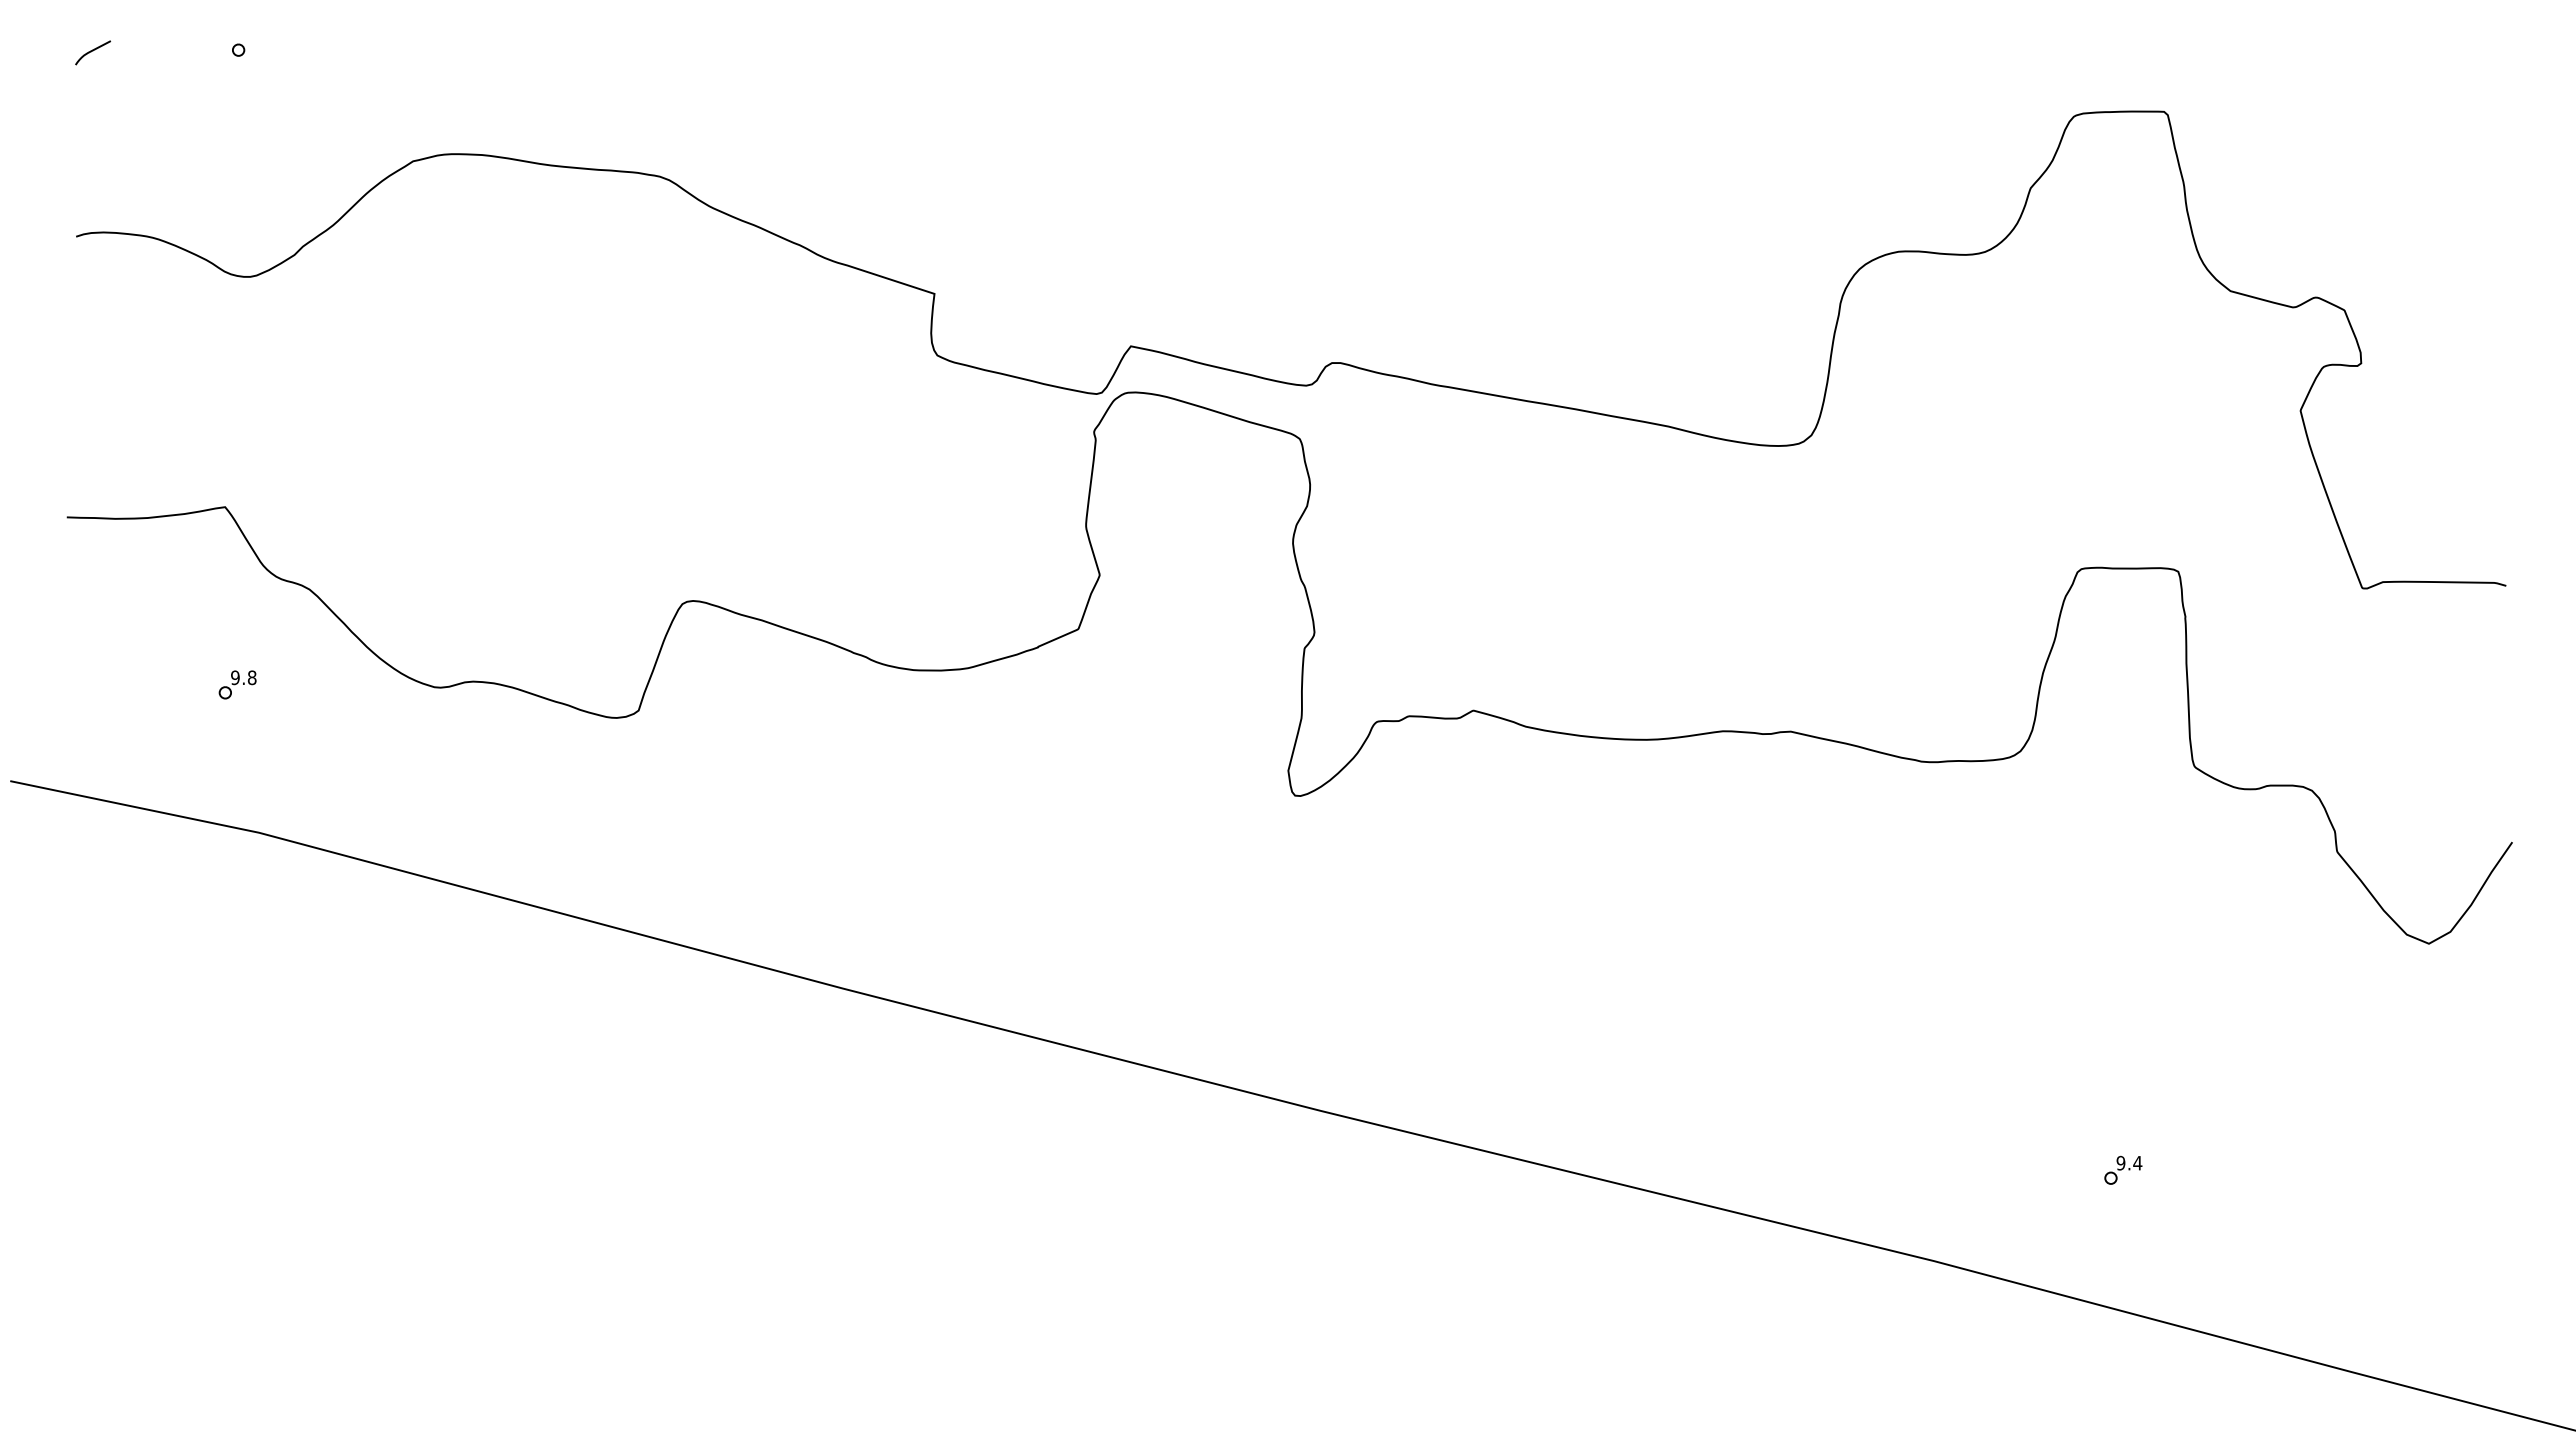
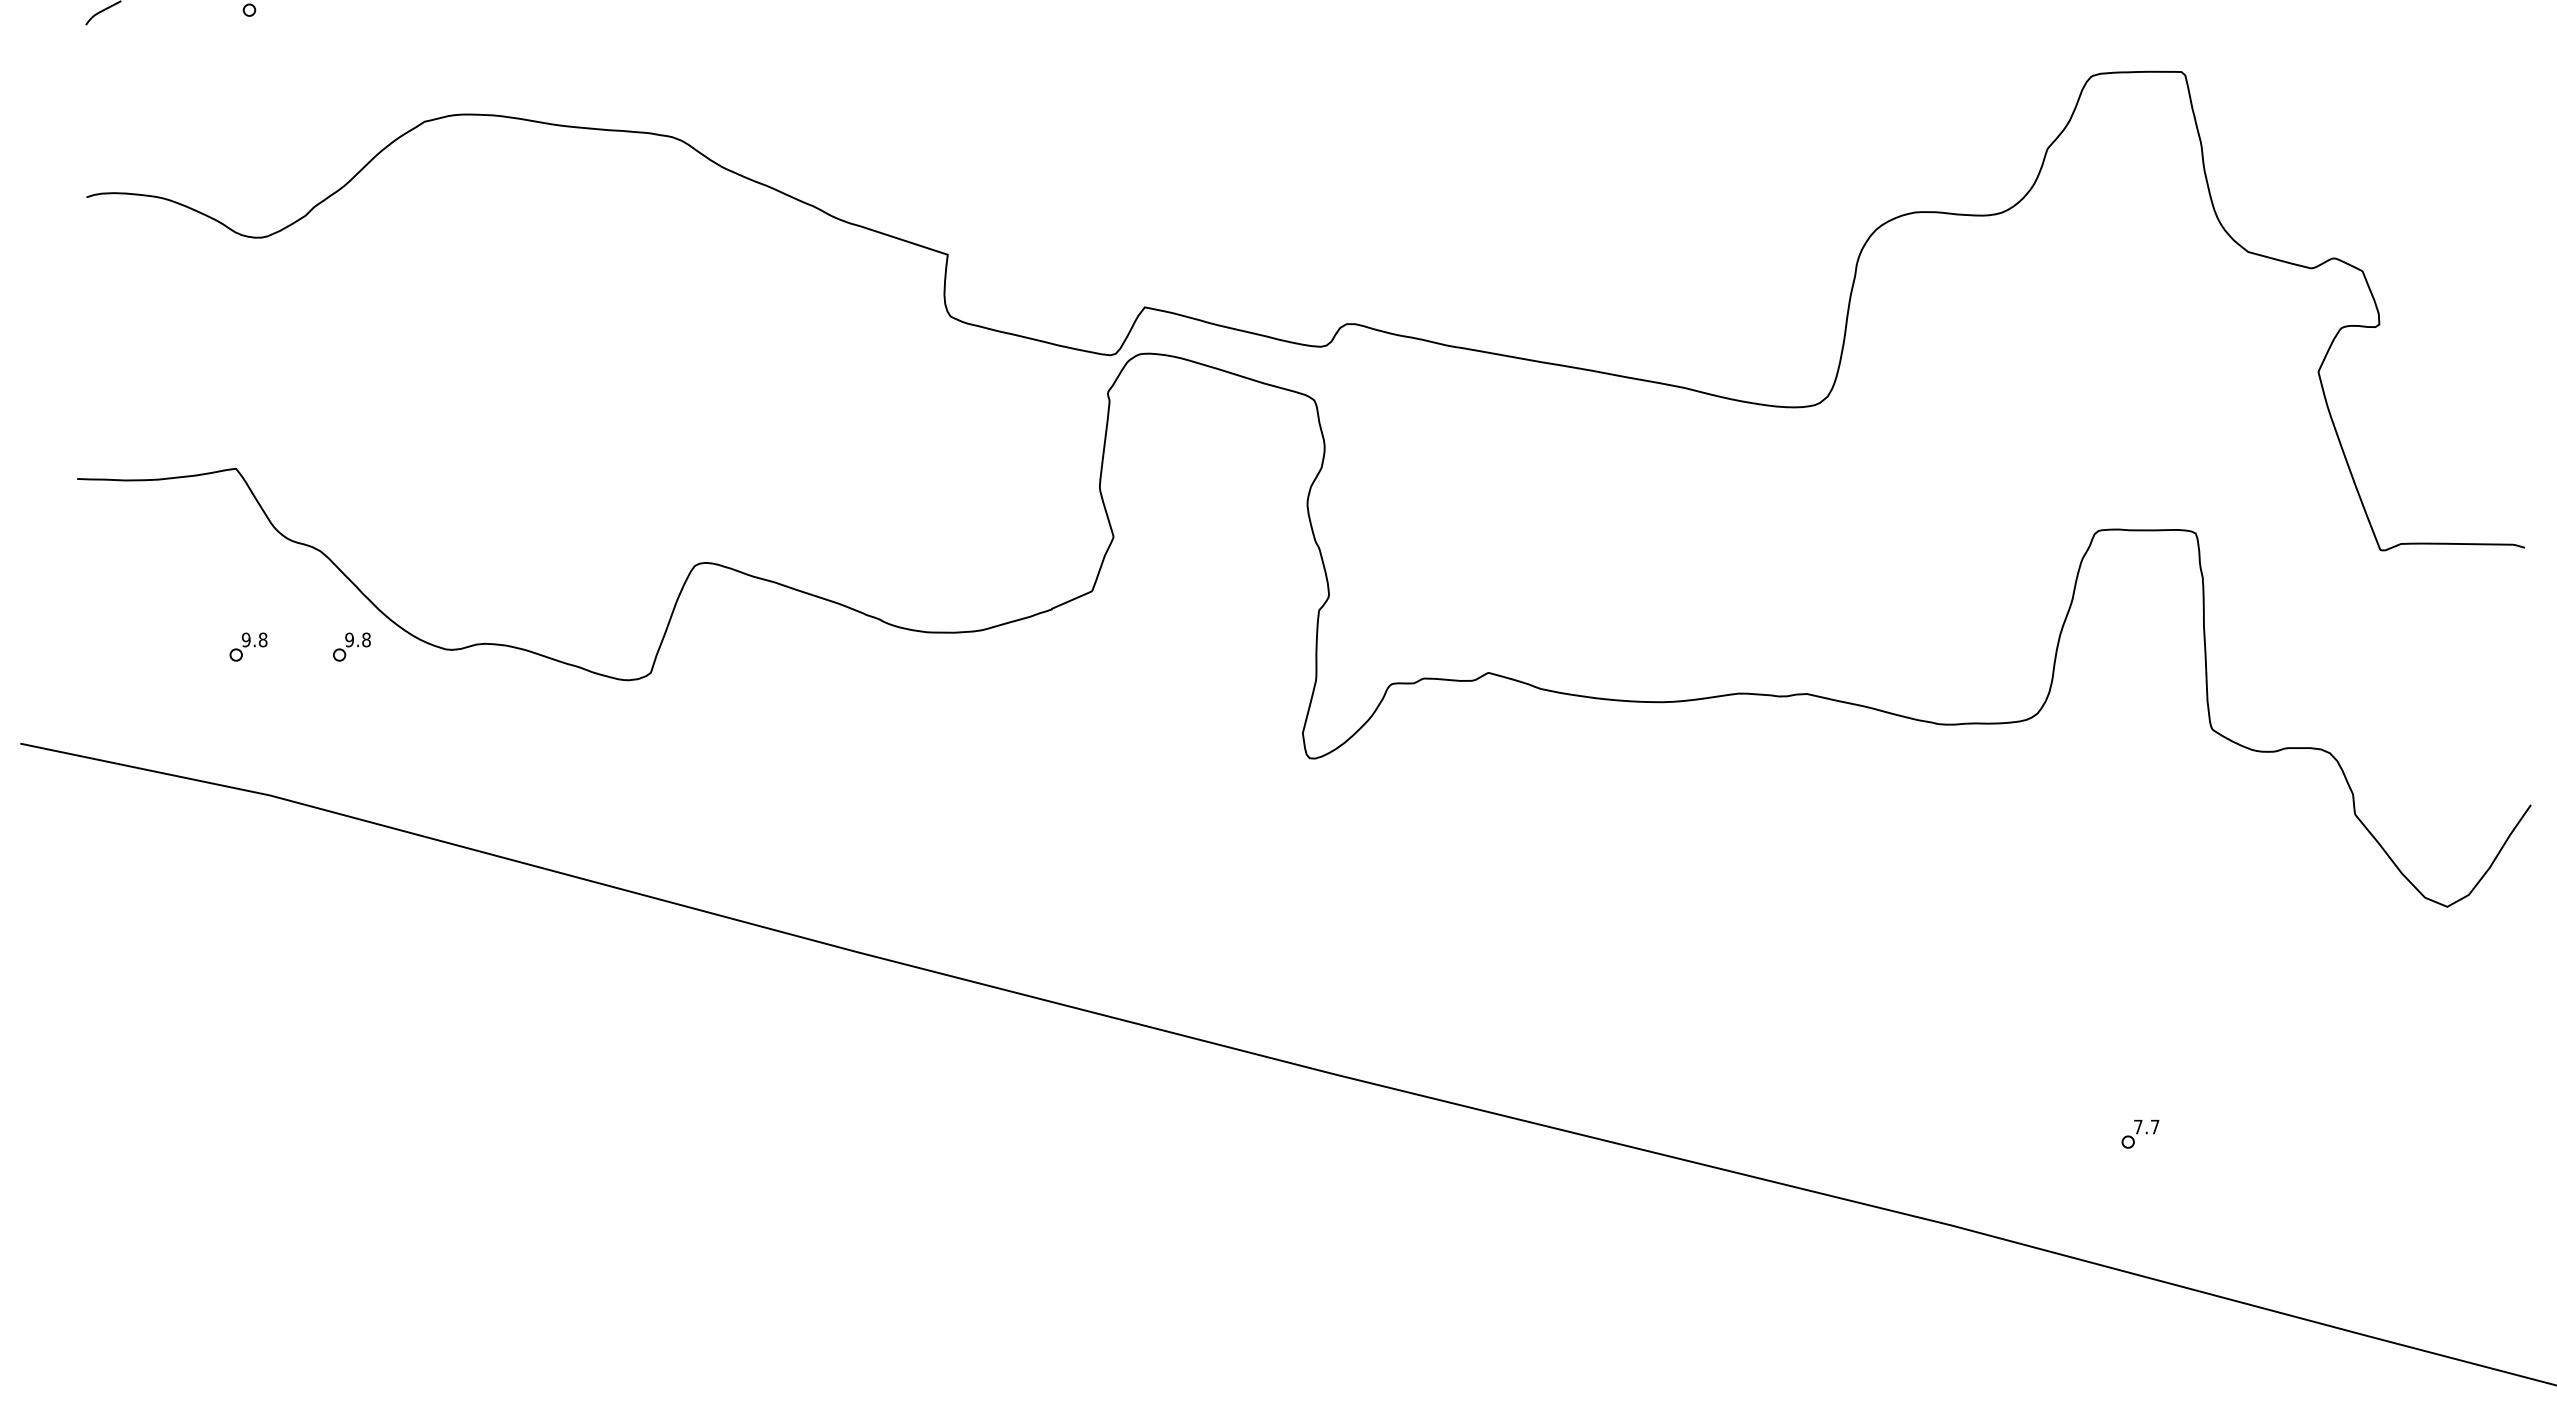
part: (340, 684) -> (351, 646), added
text: (2129, 1162) -> (2146, 1126), 9.4 -> 7.7

